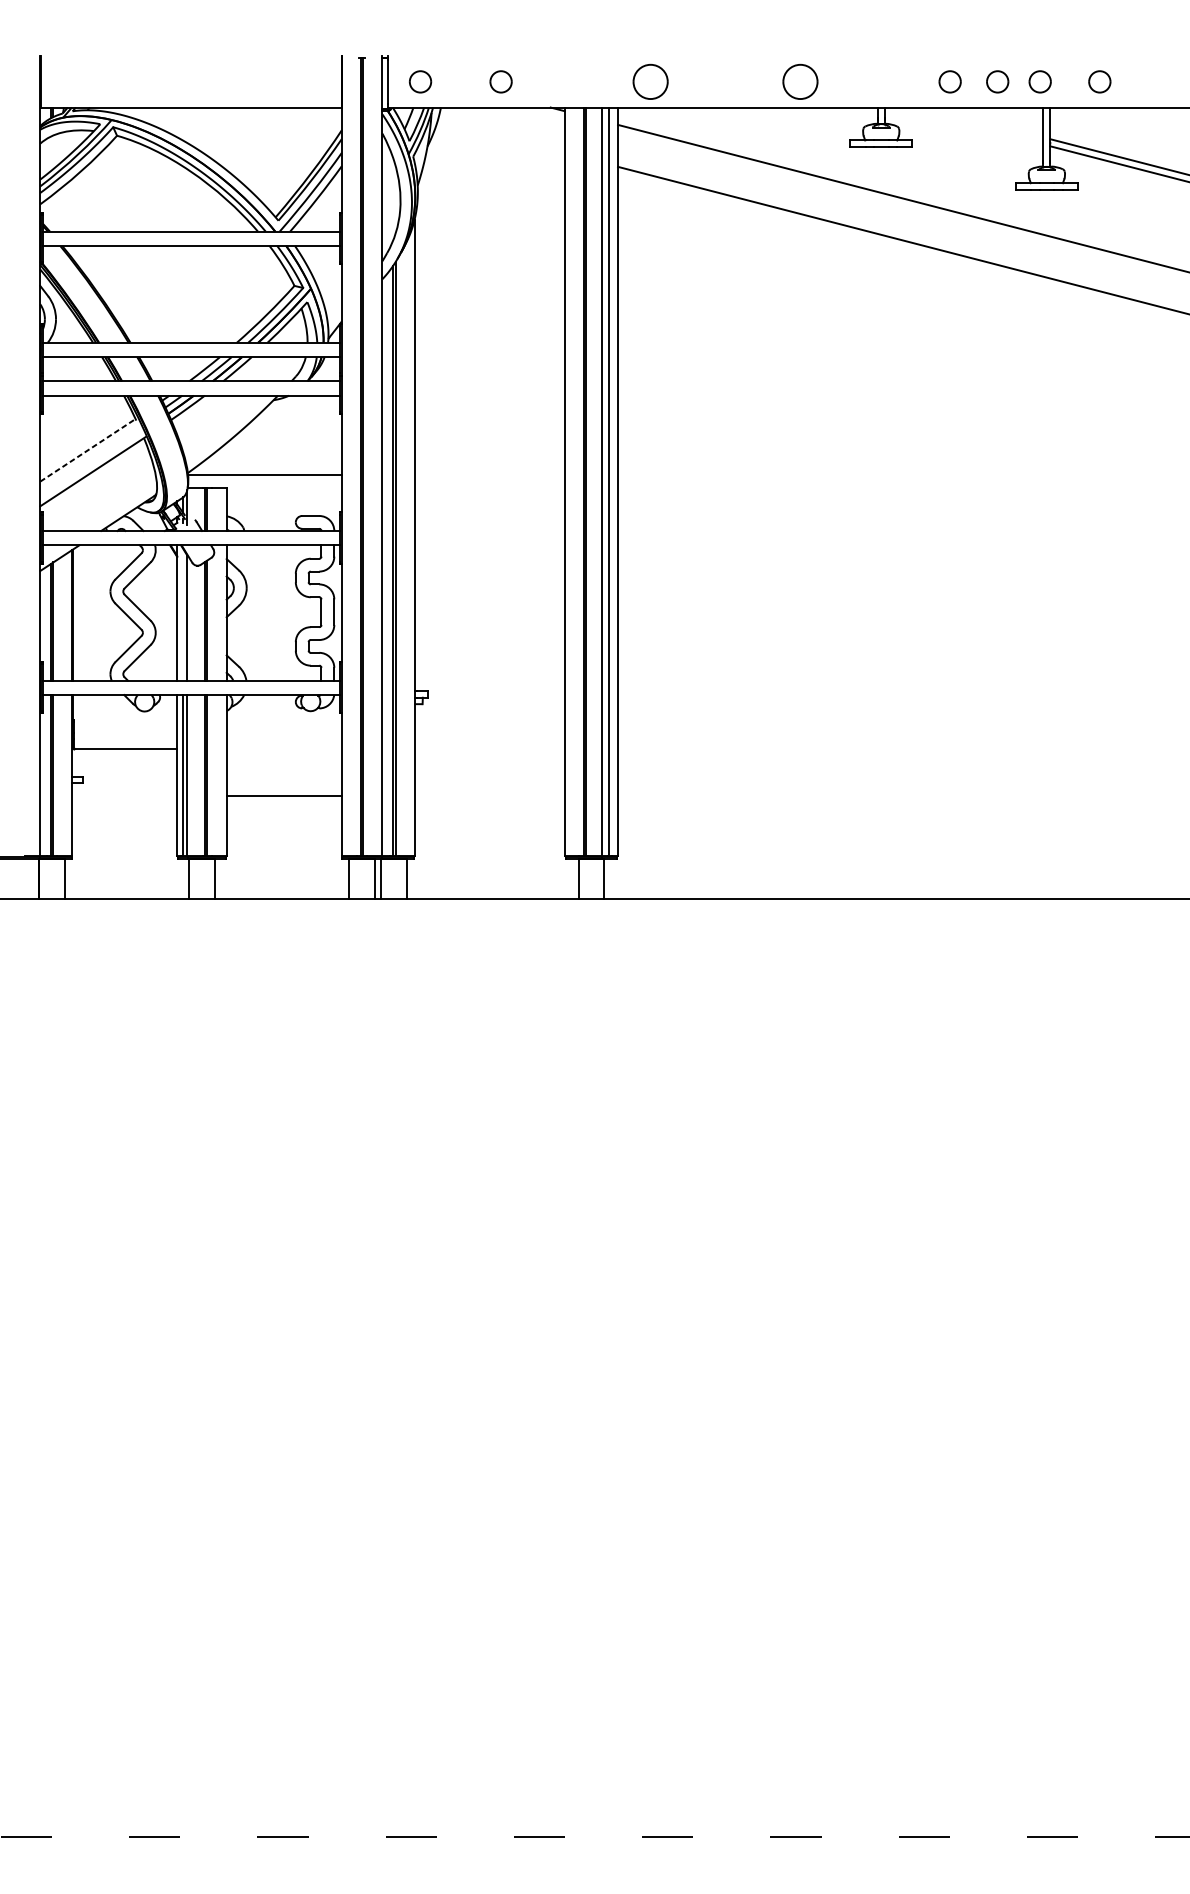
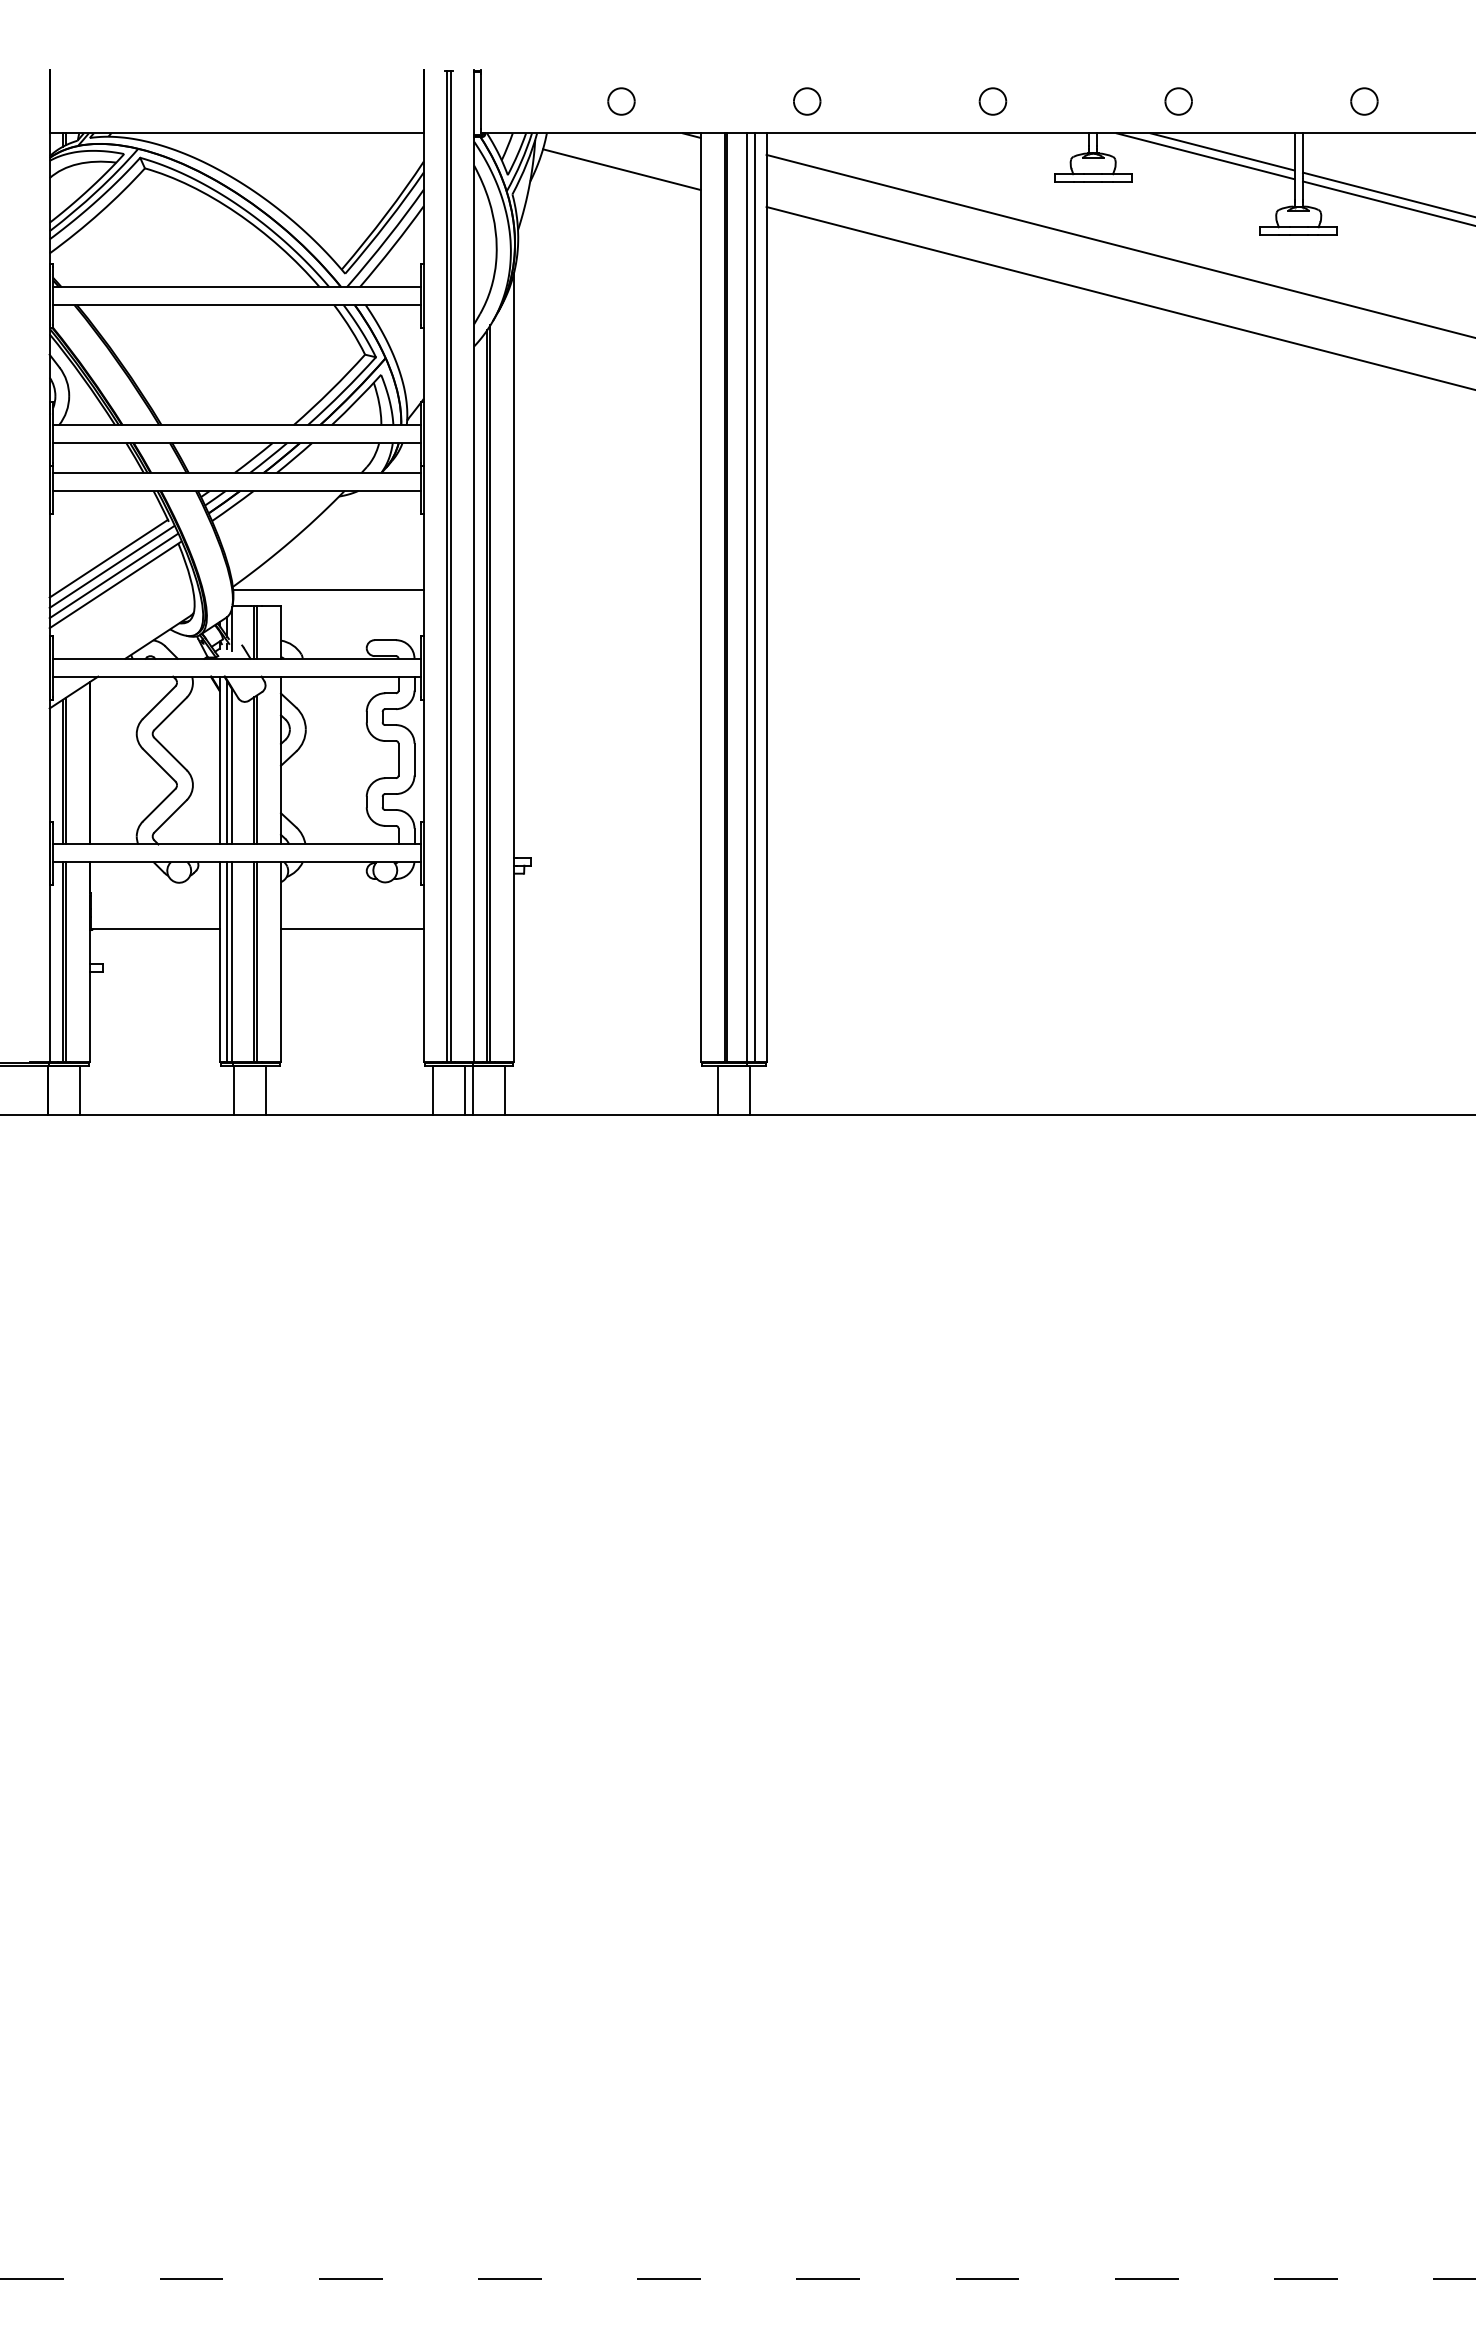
part: (420, 81) -> (521, 101), removed
part: (651, 81) -> (807, 101), size x0.62
part: (800, 81) -> (992, 101), size x0.62
part: (997, 81) -> (1237, 101), removed
part: (1040, 81) -> (1290, 101), removed
line: (985, 122) -> (1222, 151), added
line: (971, 126) -> (1205, 156), added
line: (501, 136) -> (621, 169), added
line: (87, 450) -> (108, 558), dashed -> solid
line: (90, 456) -> (111, 566), added
line: (91, 464) -> (113, 576), added
line: (183, 614) -> (227, 762), added
line: (284, 795) -> (352, 929), moved

